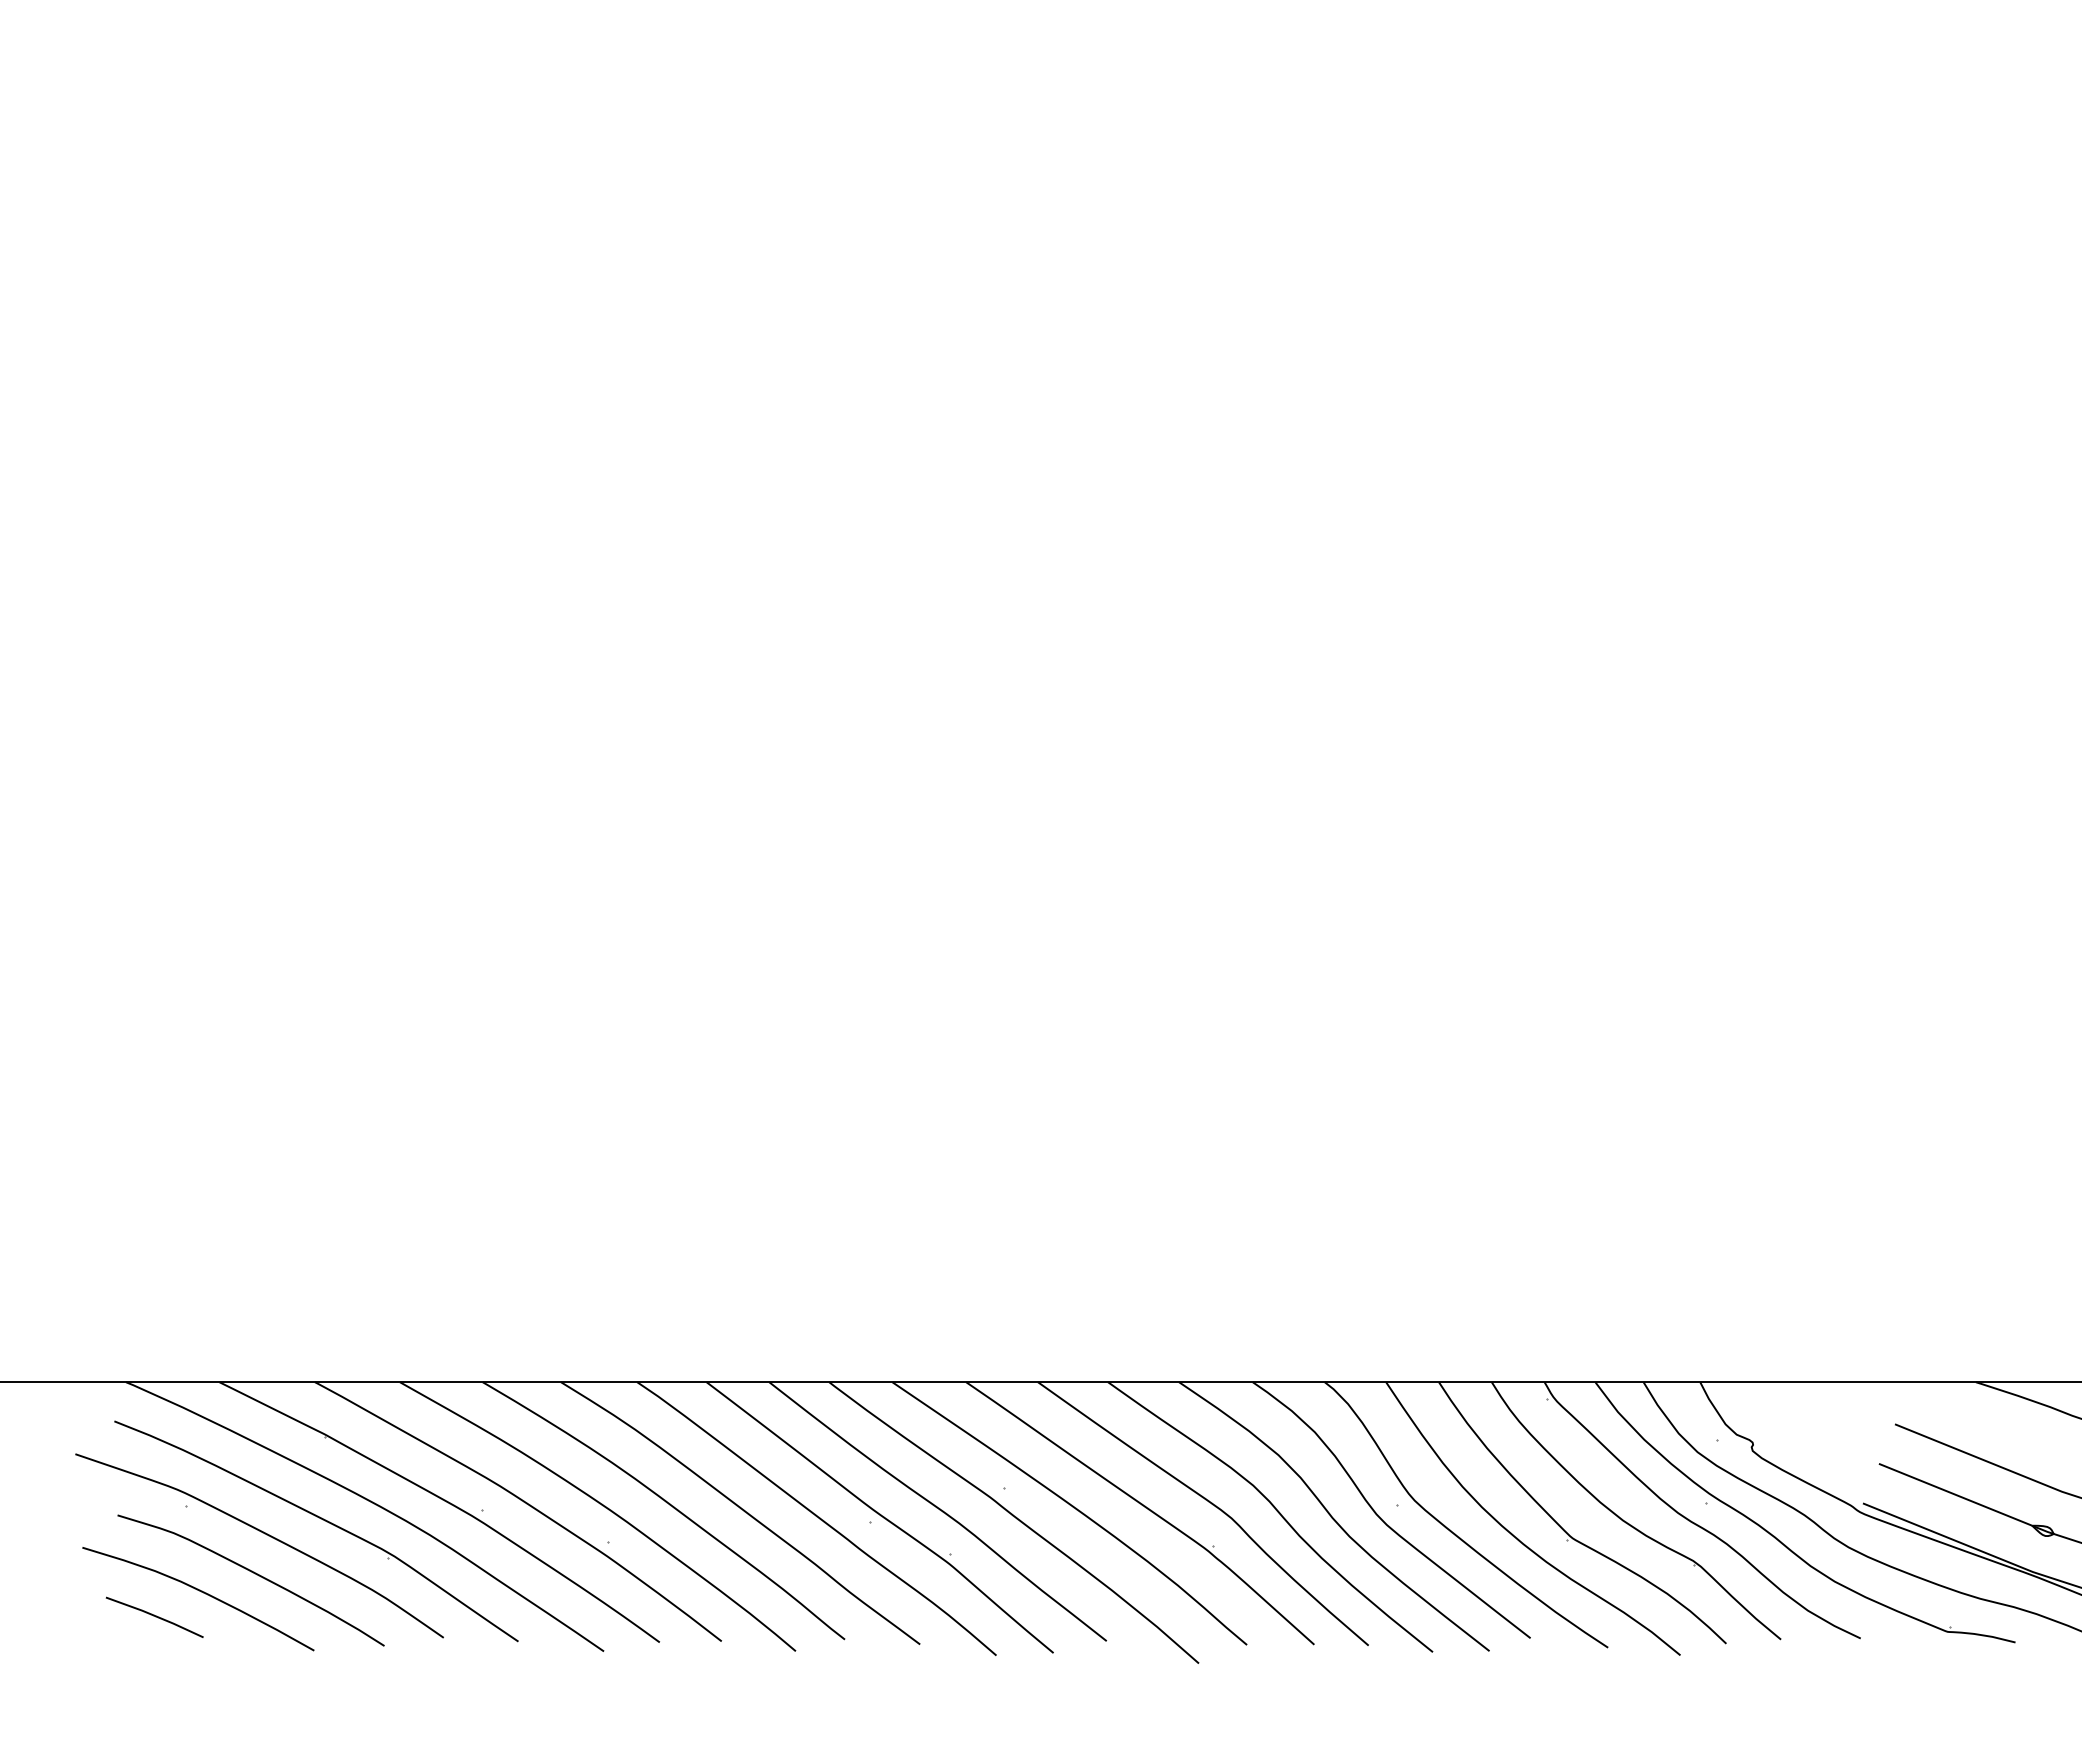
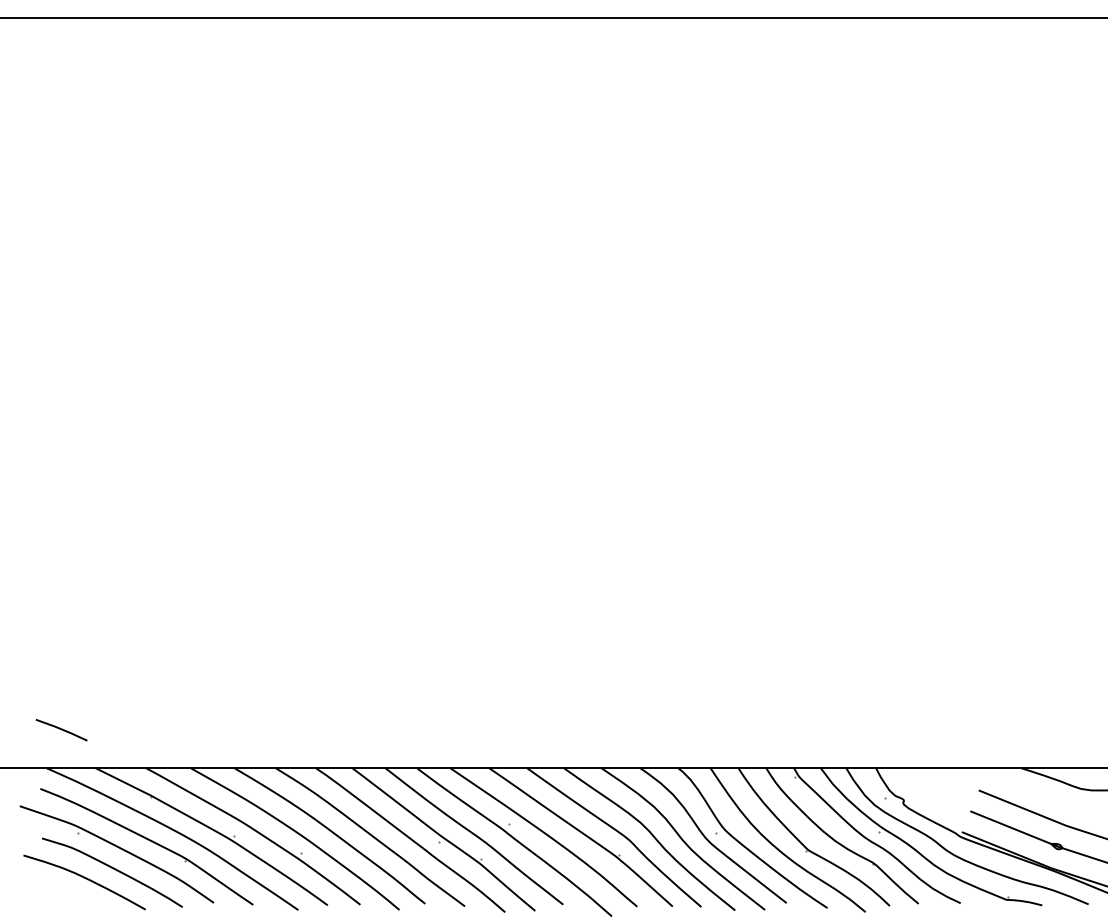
line: (154, 1618) -> (61, 730), moved

